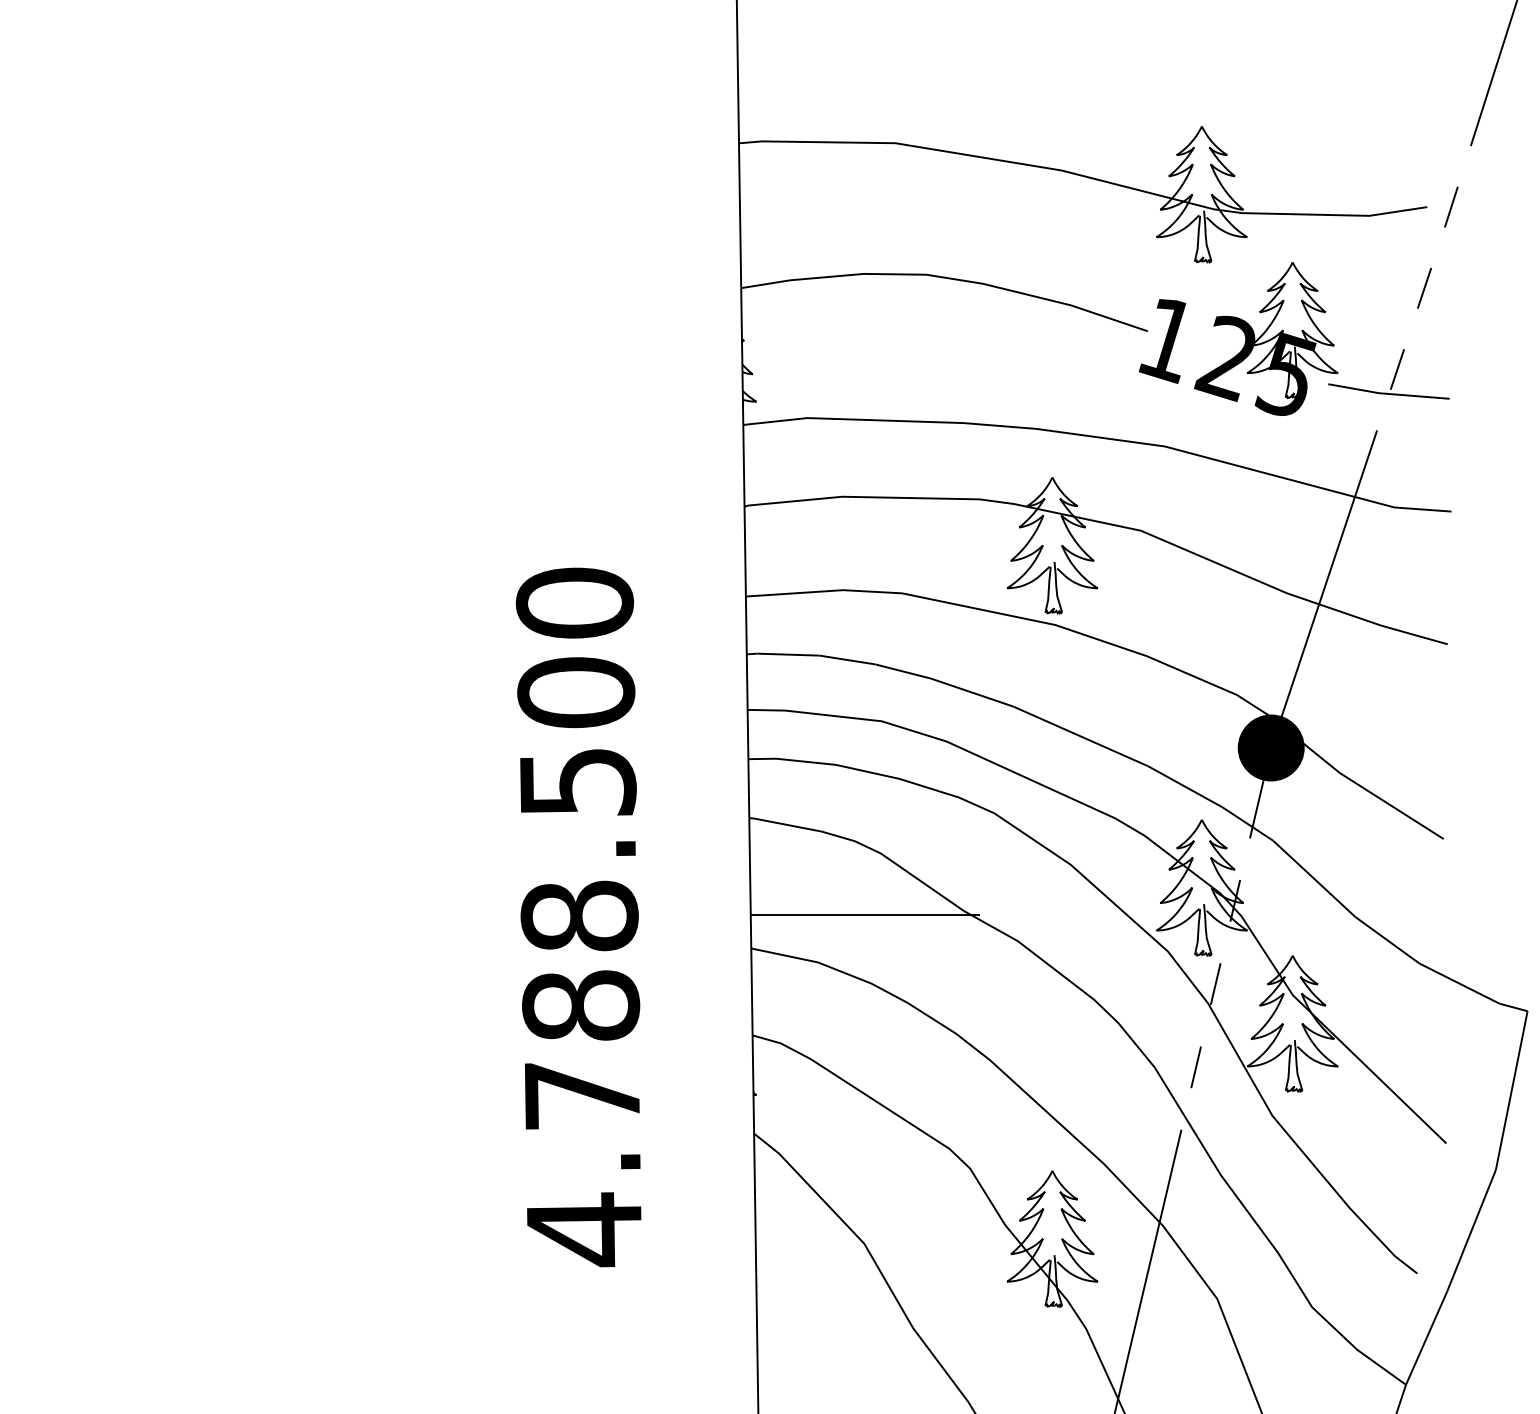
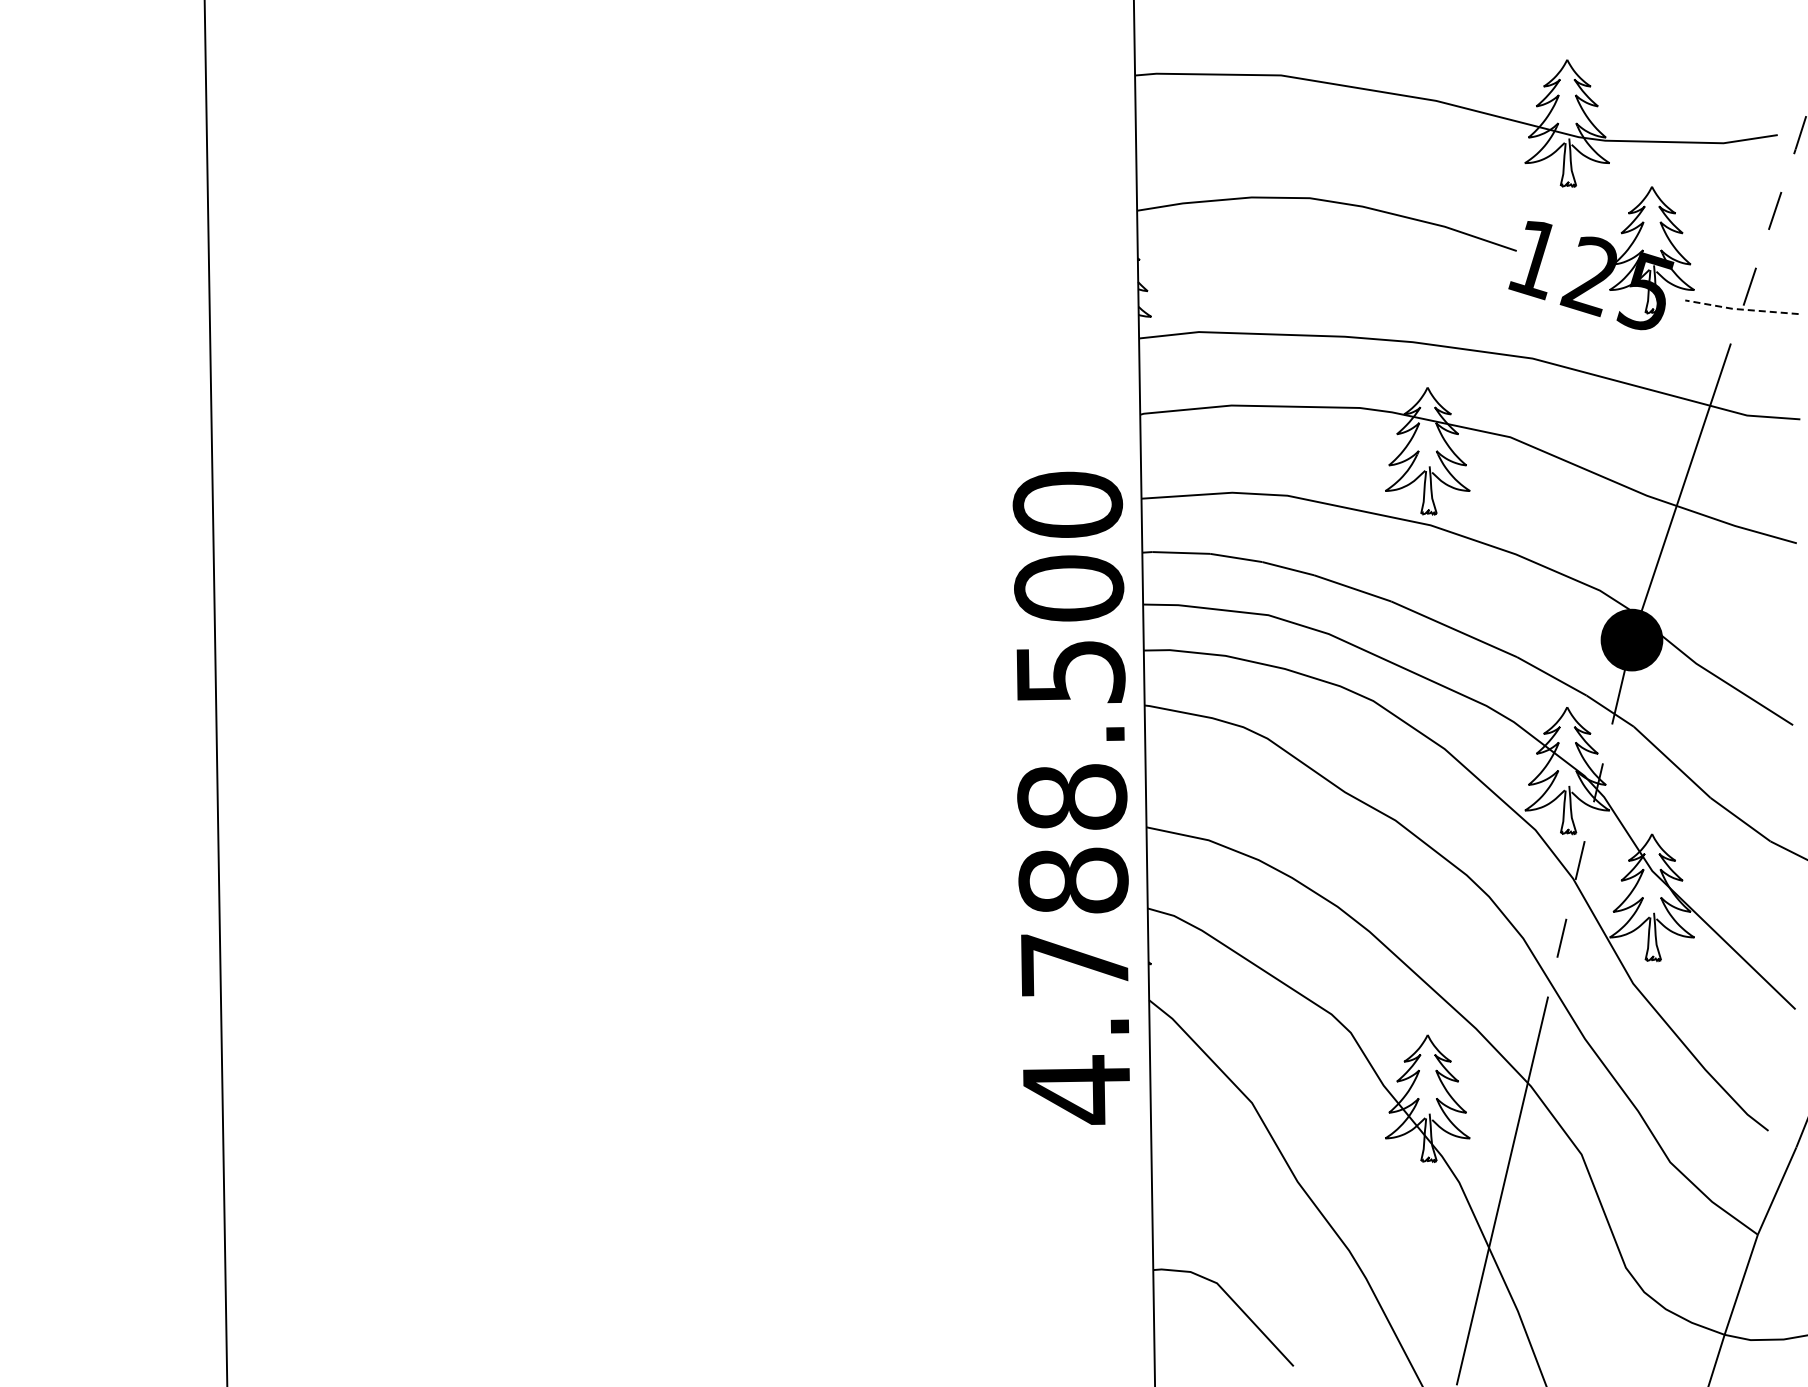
line: (1387, 393) -> (1740, 309), solid -> dashed
line: (864, 915) -> (1252, 796), removed
text: (577, 916) -> (1070, 797), moved

